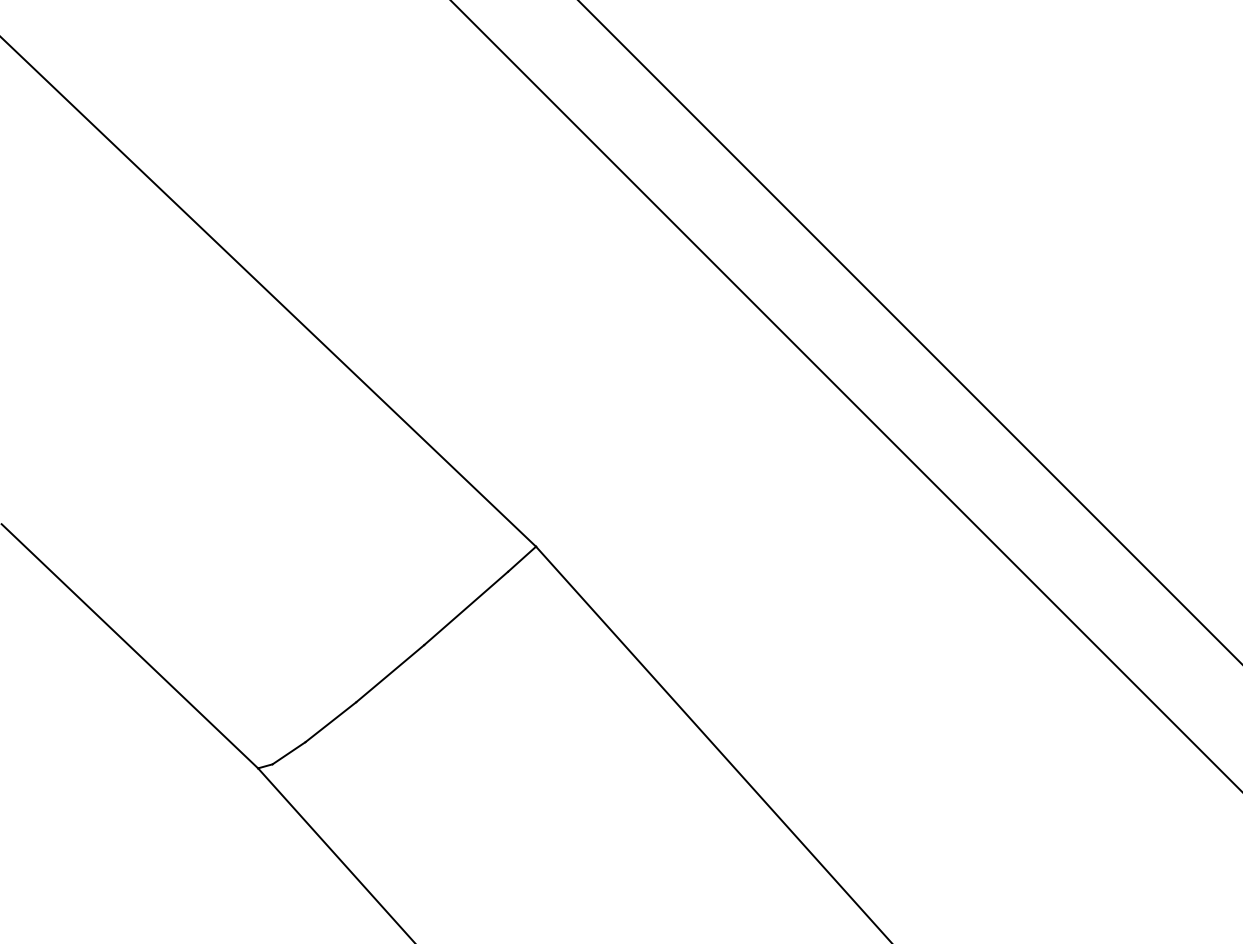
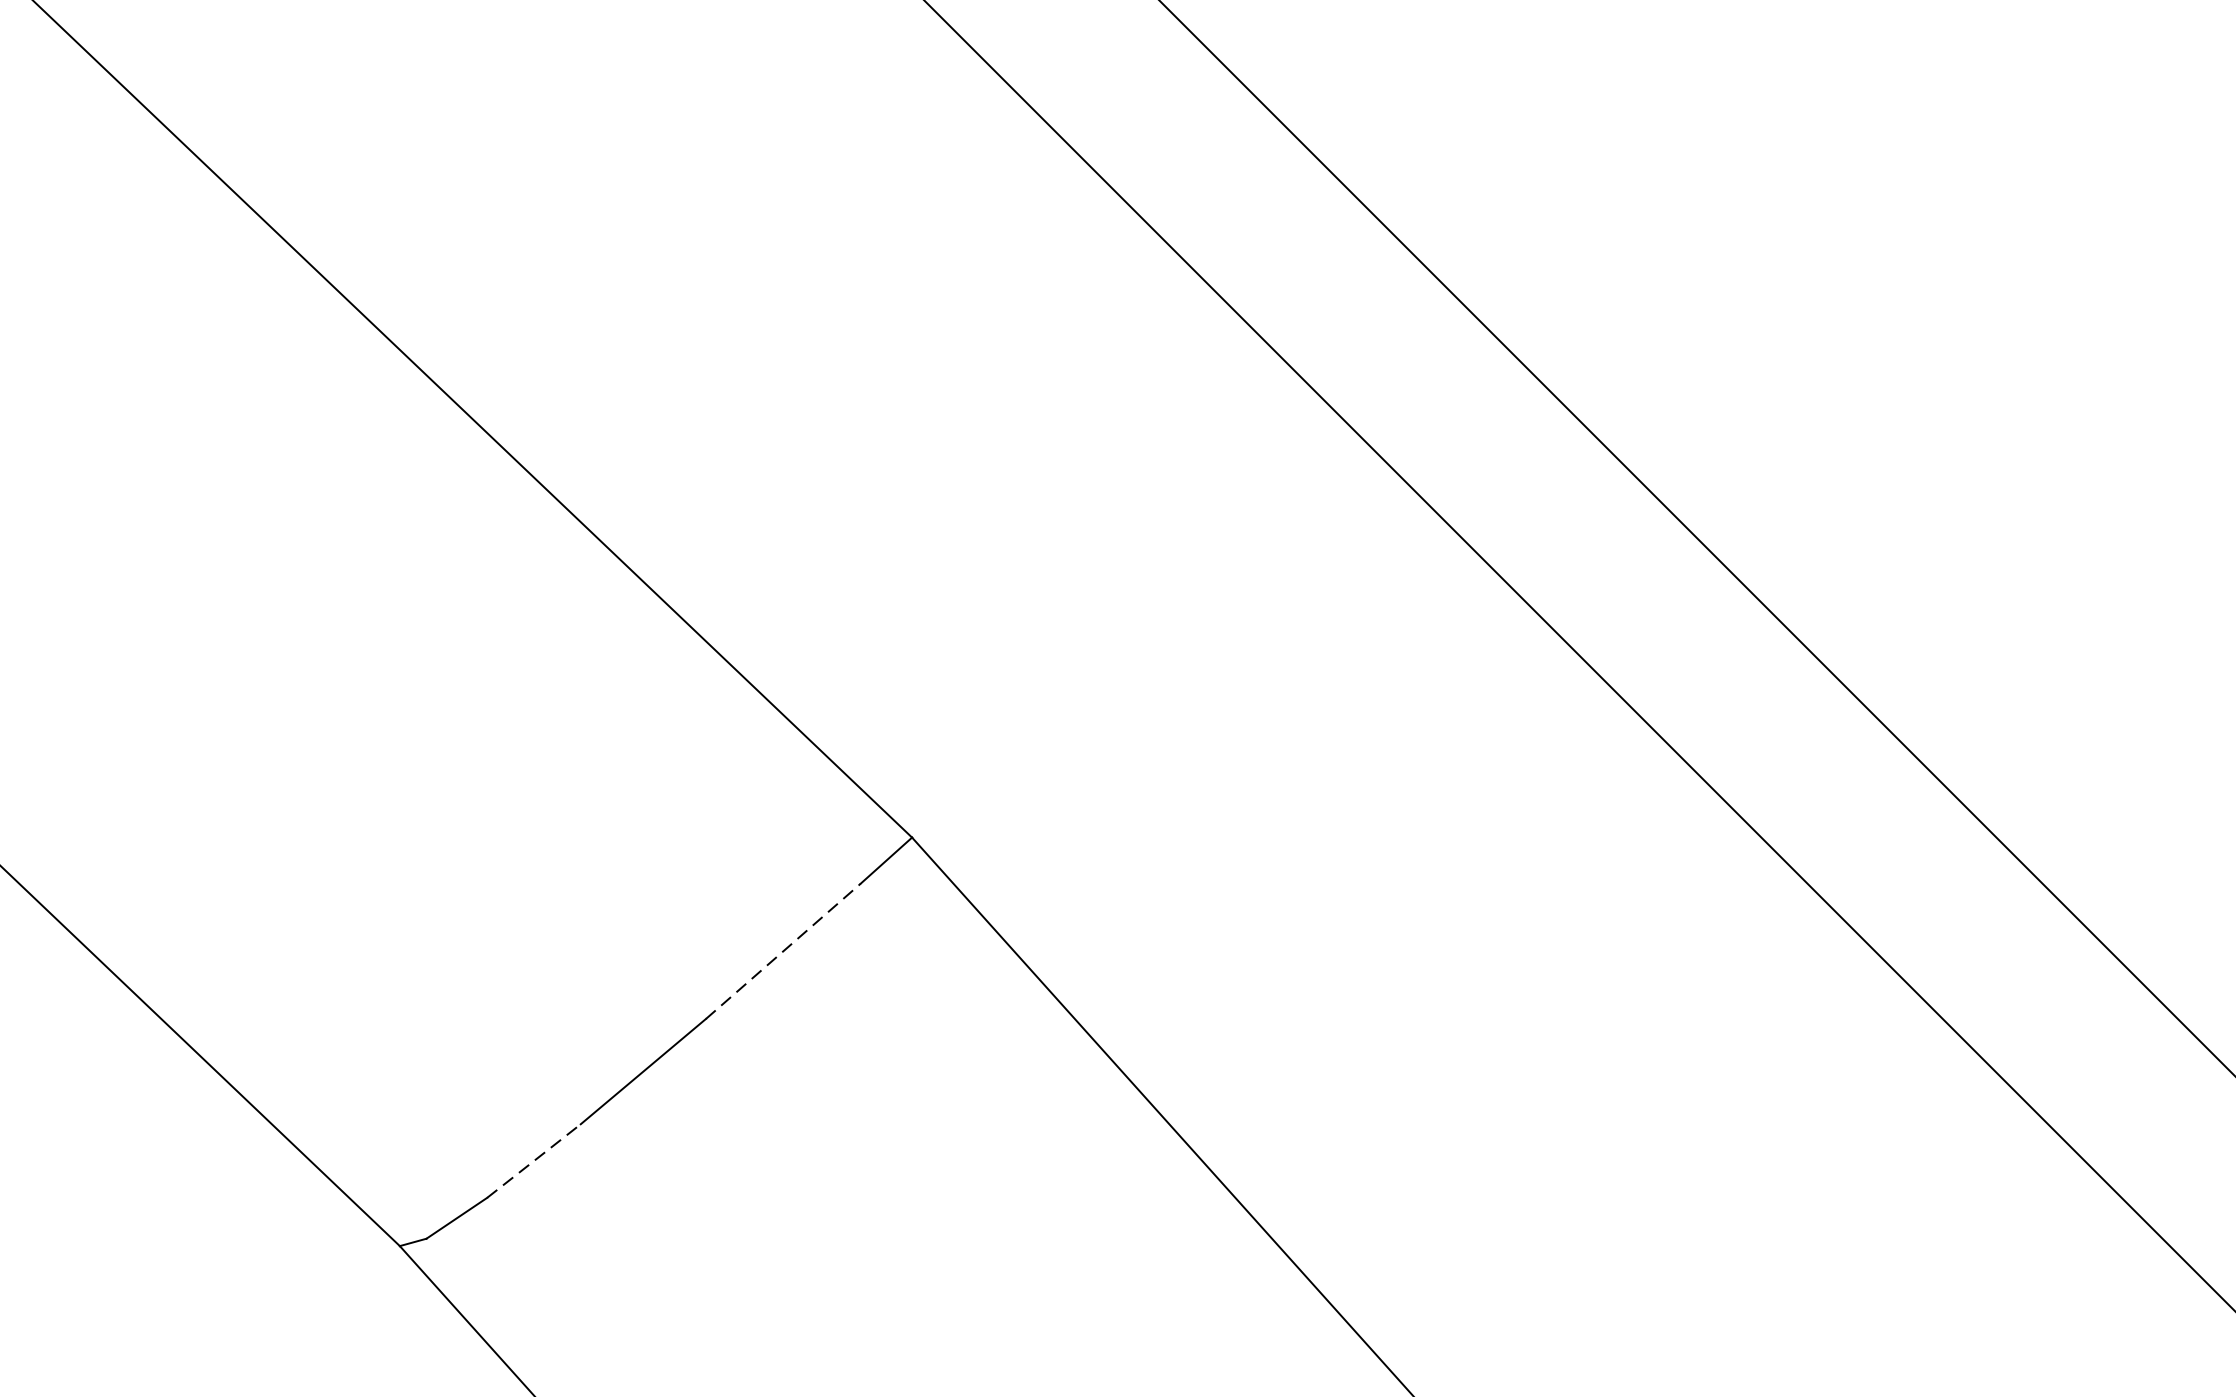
line: (466, 608) -> (783, 951), solid -> dashed
line: (331, 721) -> (535, 1159), solid -> dashed

